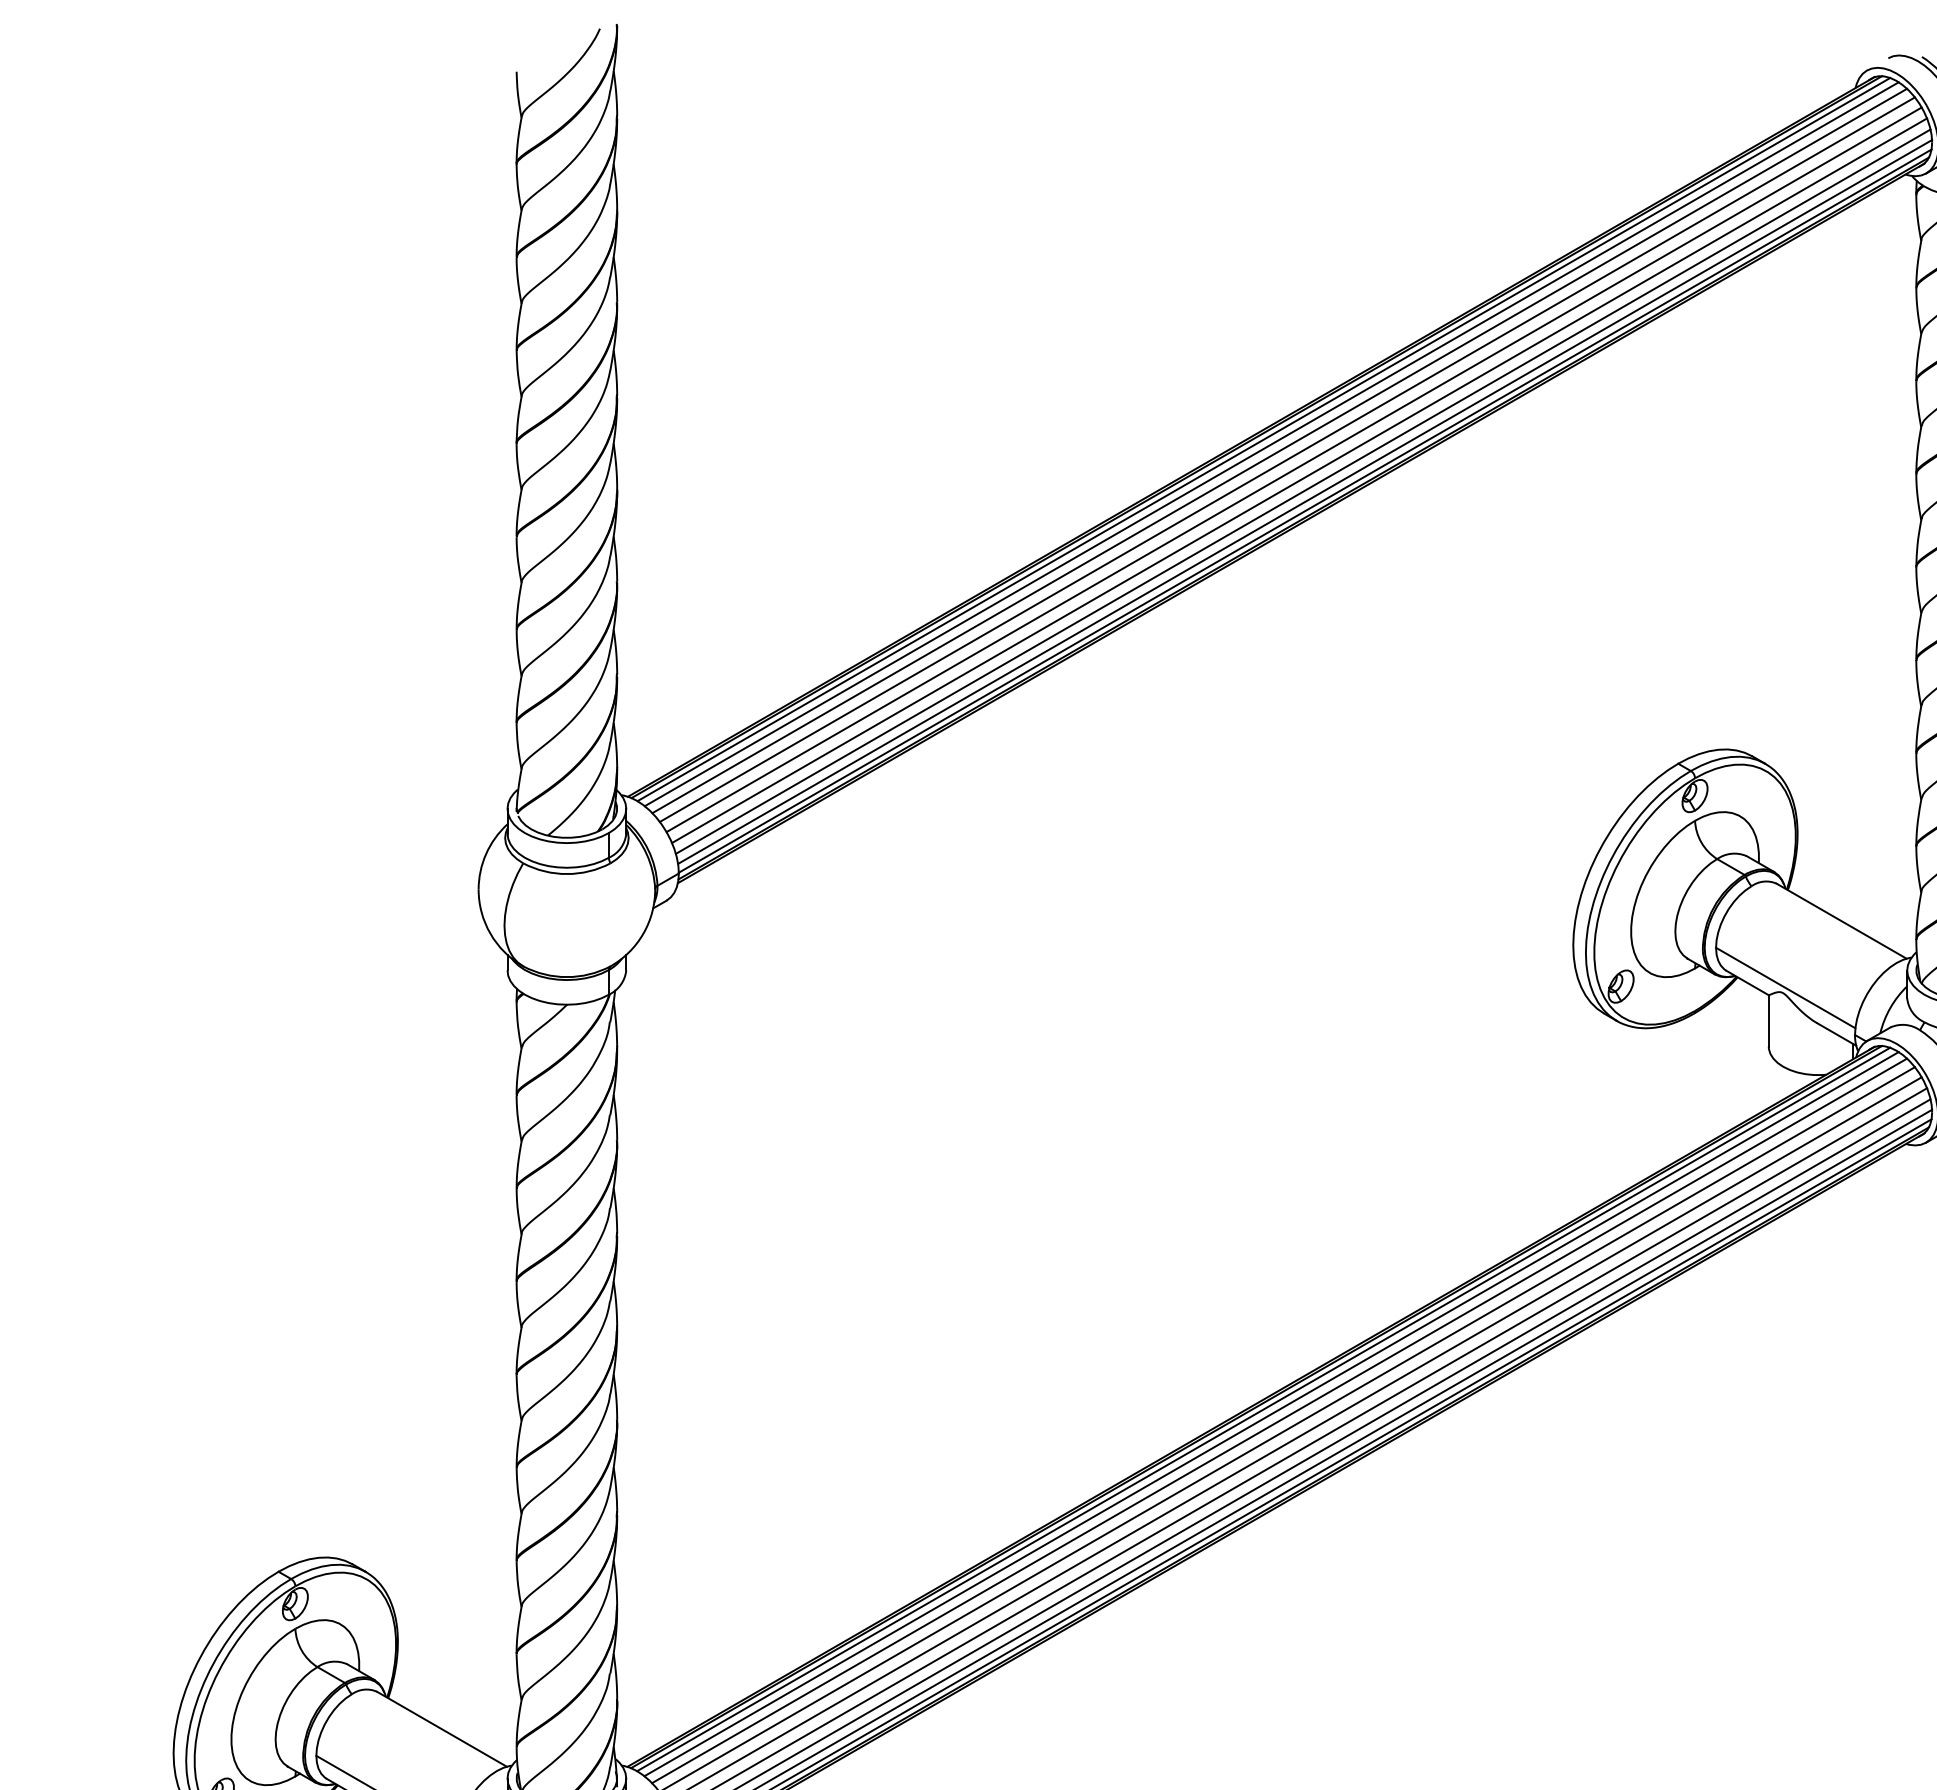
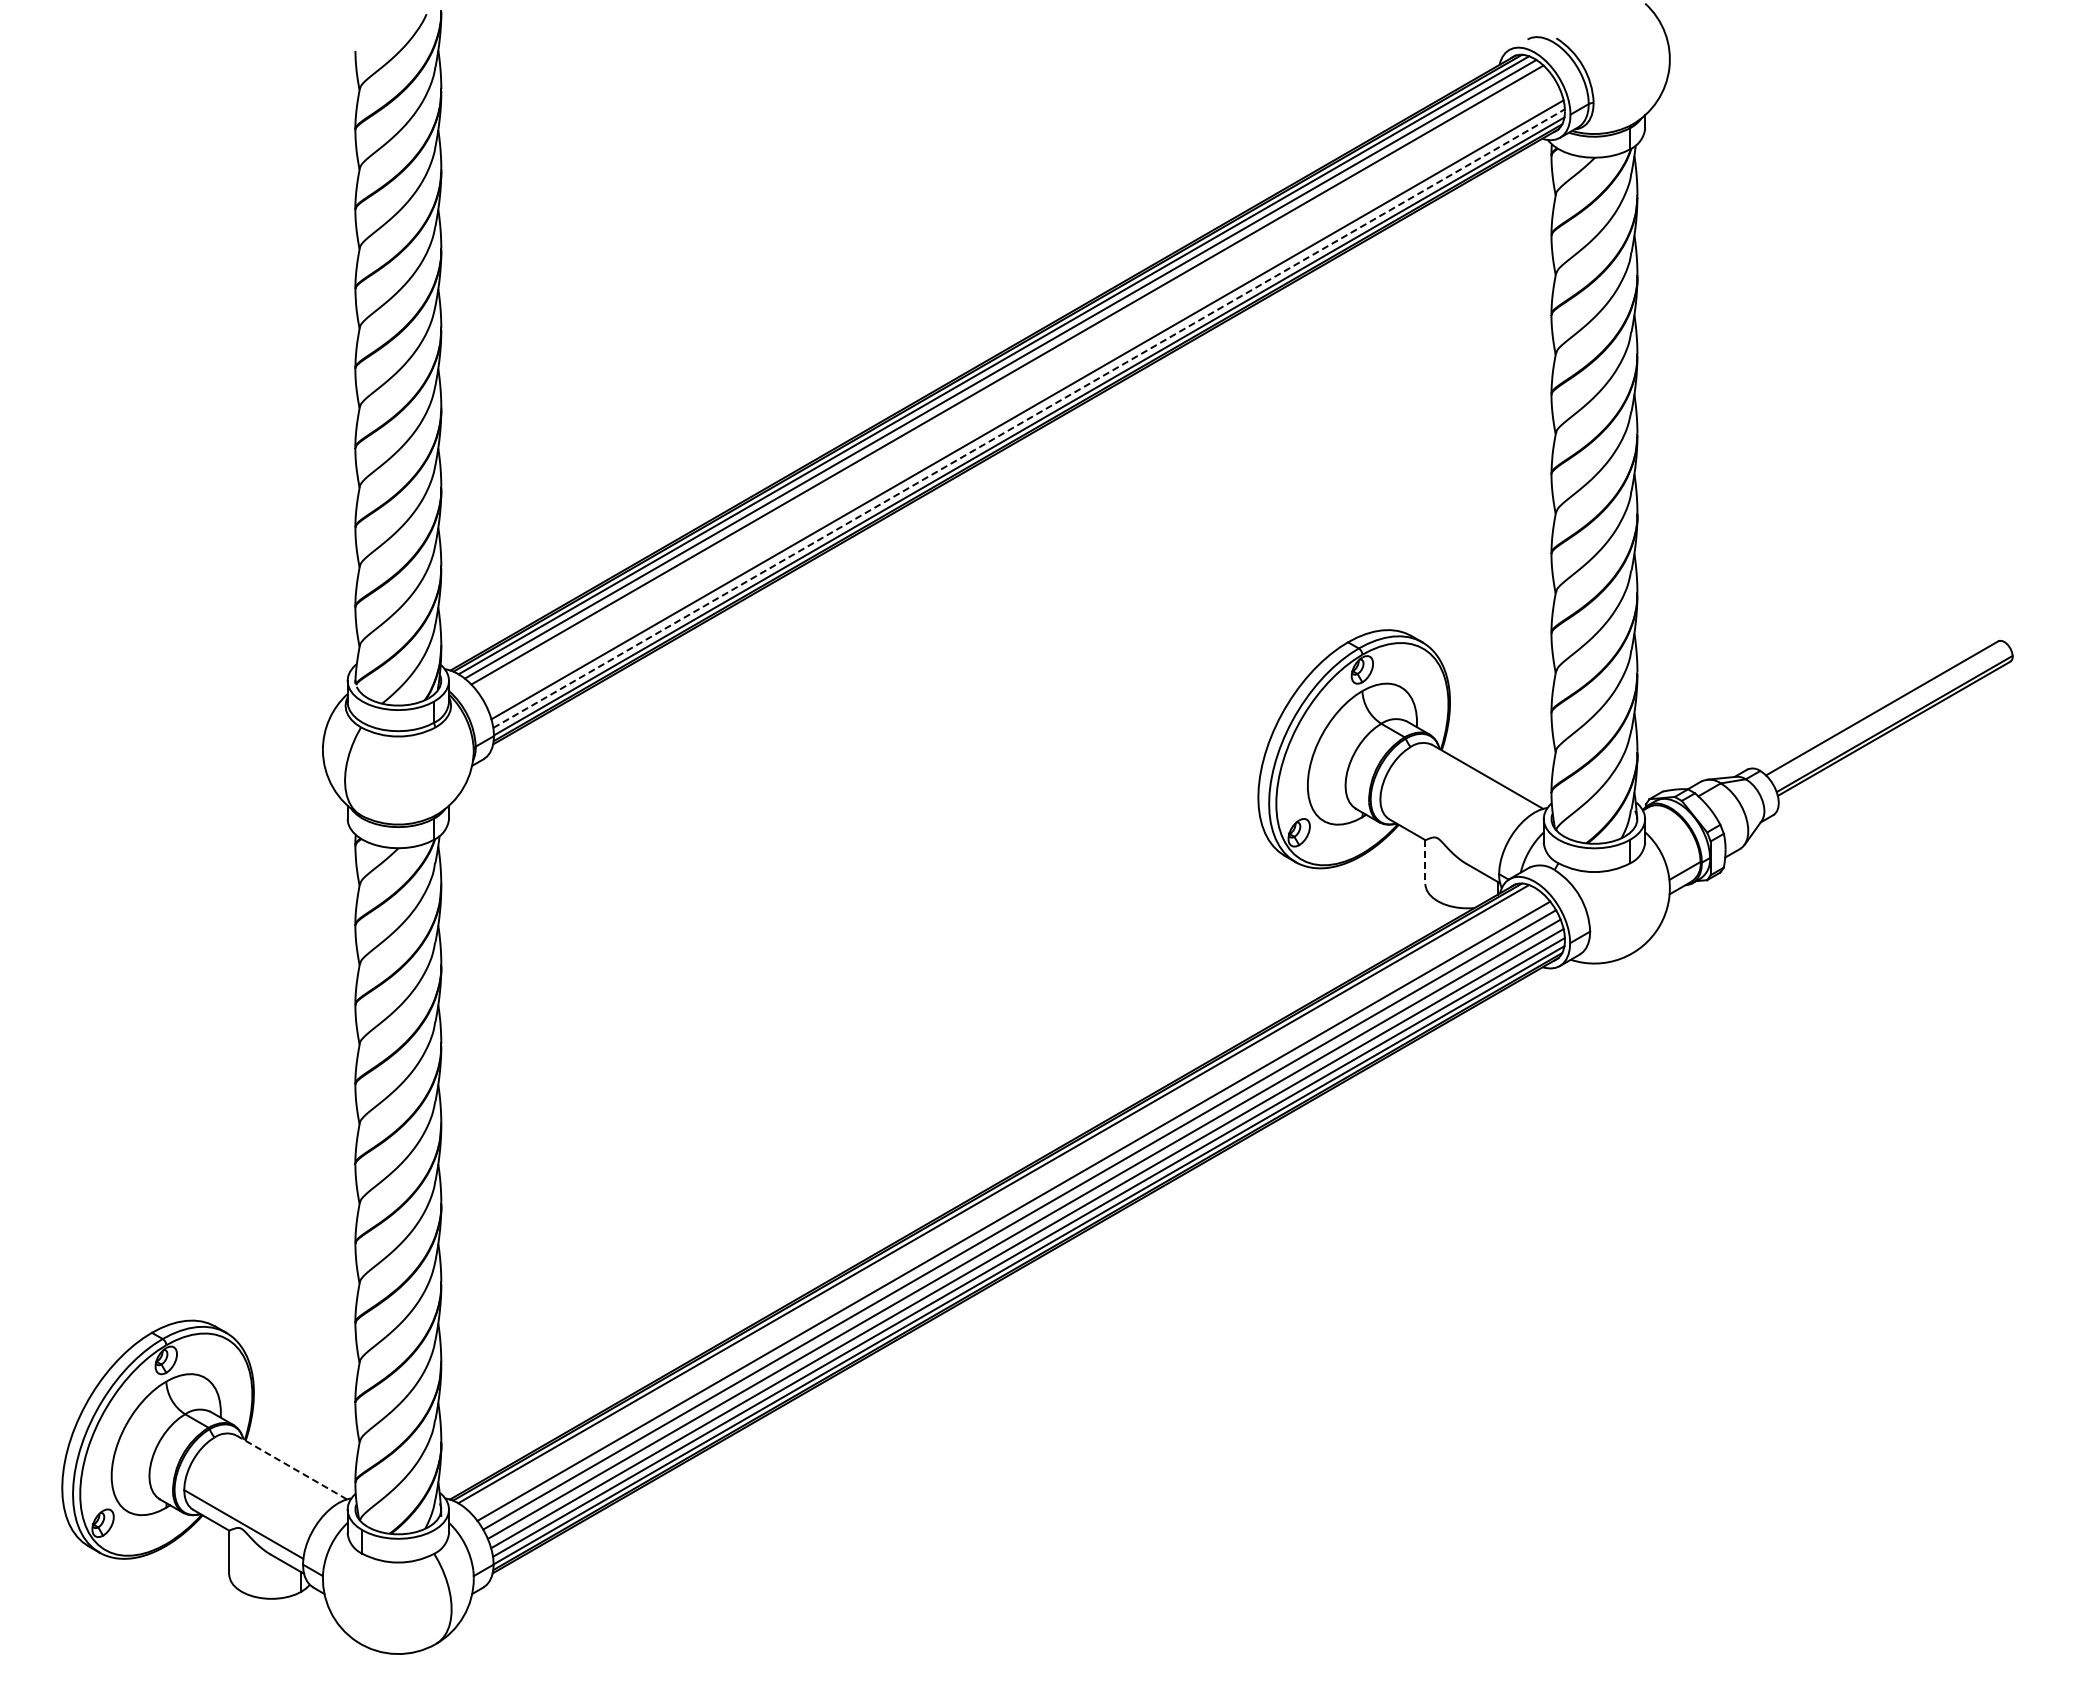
line: (1286, 459) -> (1013, 382), removed
line: (1293, 469) -> (1019, 390), removed
line: (1299, 480) -> (1024, 400), removed
line: (1305, 501) -> (1029, 418), solid -> dashed
line: (1785, 987) -> (1439, 833), removed
line: (1768, 1021) -> (1425, 862), solid -> dashed
line: (1271, 1413) -> (1000, 1197), removed
line: (1279, 1420) -> (1007, 1203), removed
line: (441, 1729) -> (291, 1467), solid -> dashed

